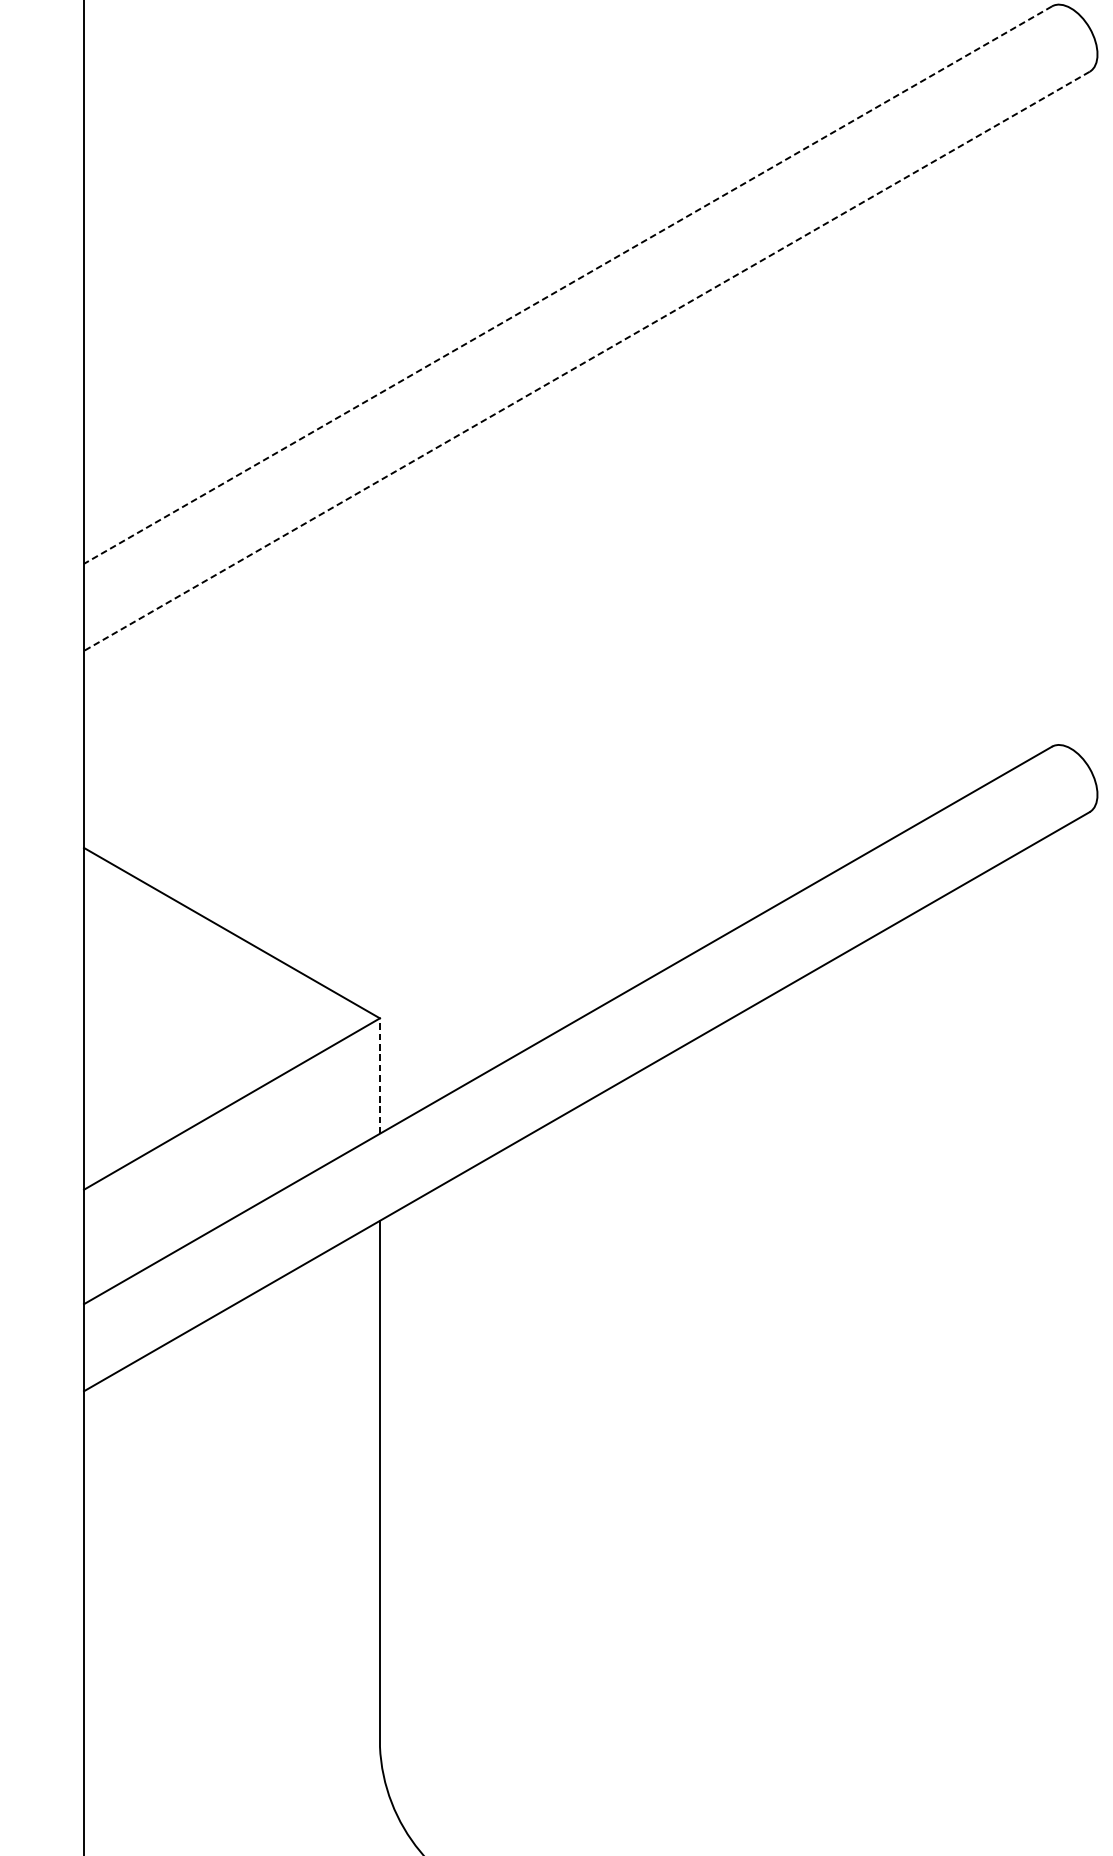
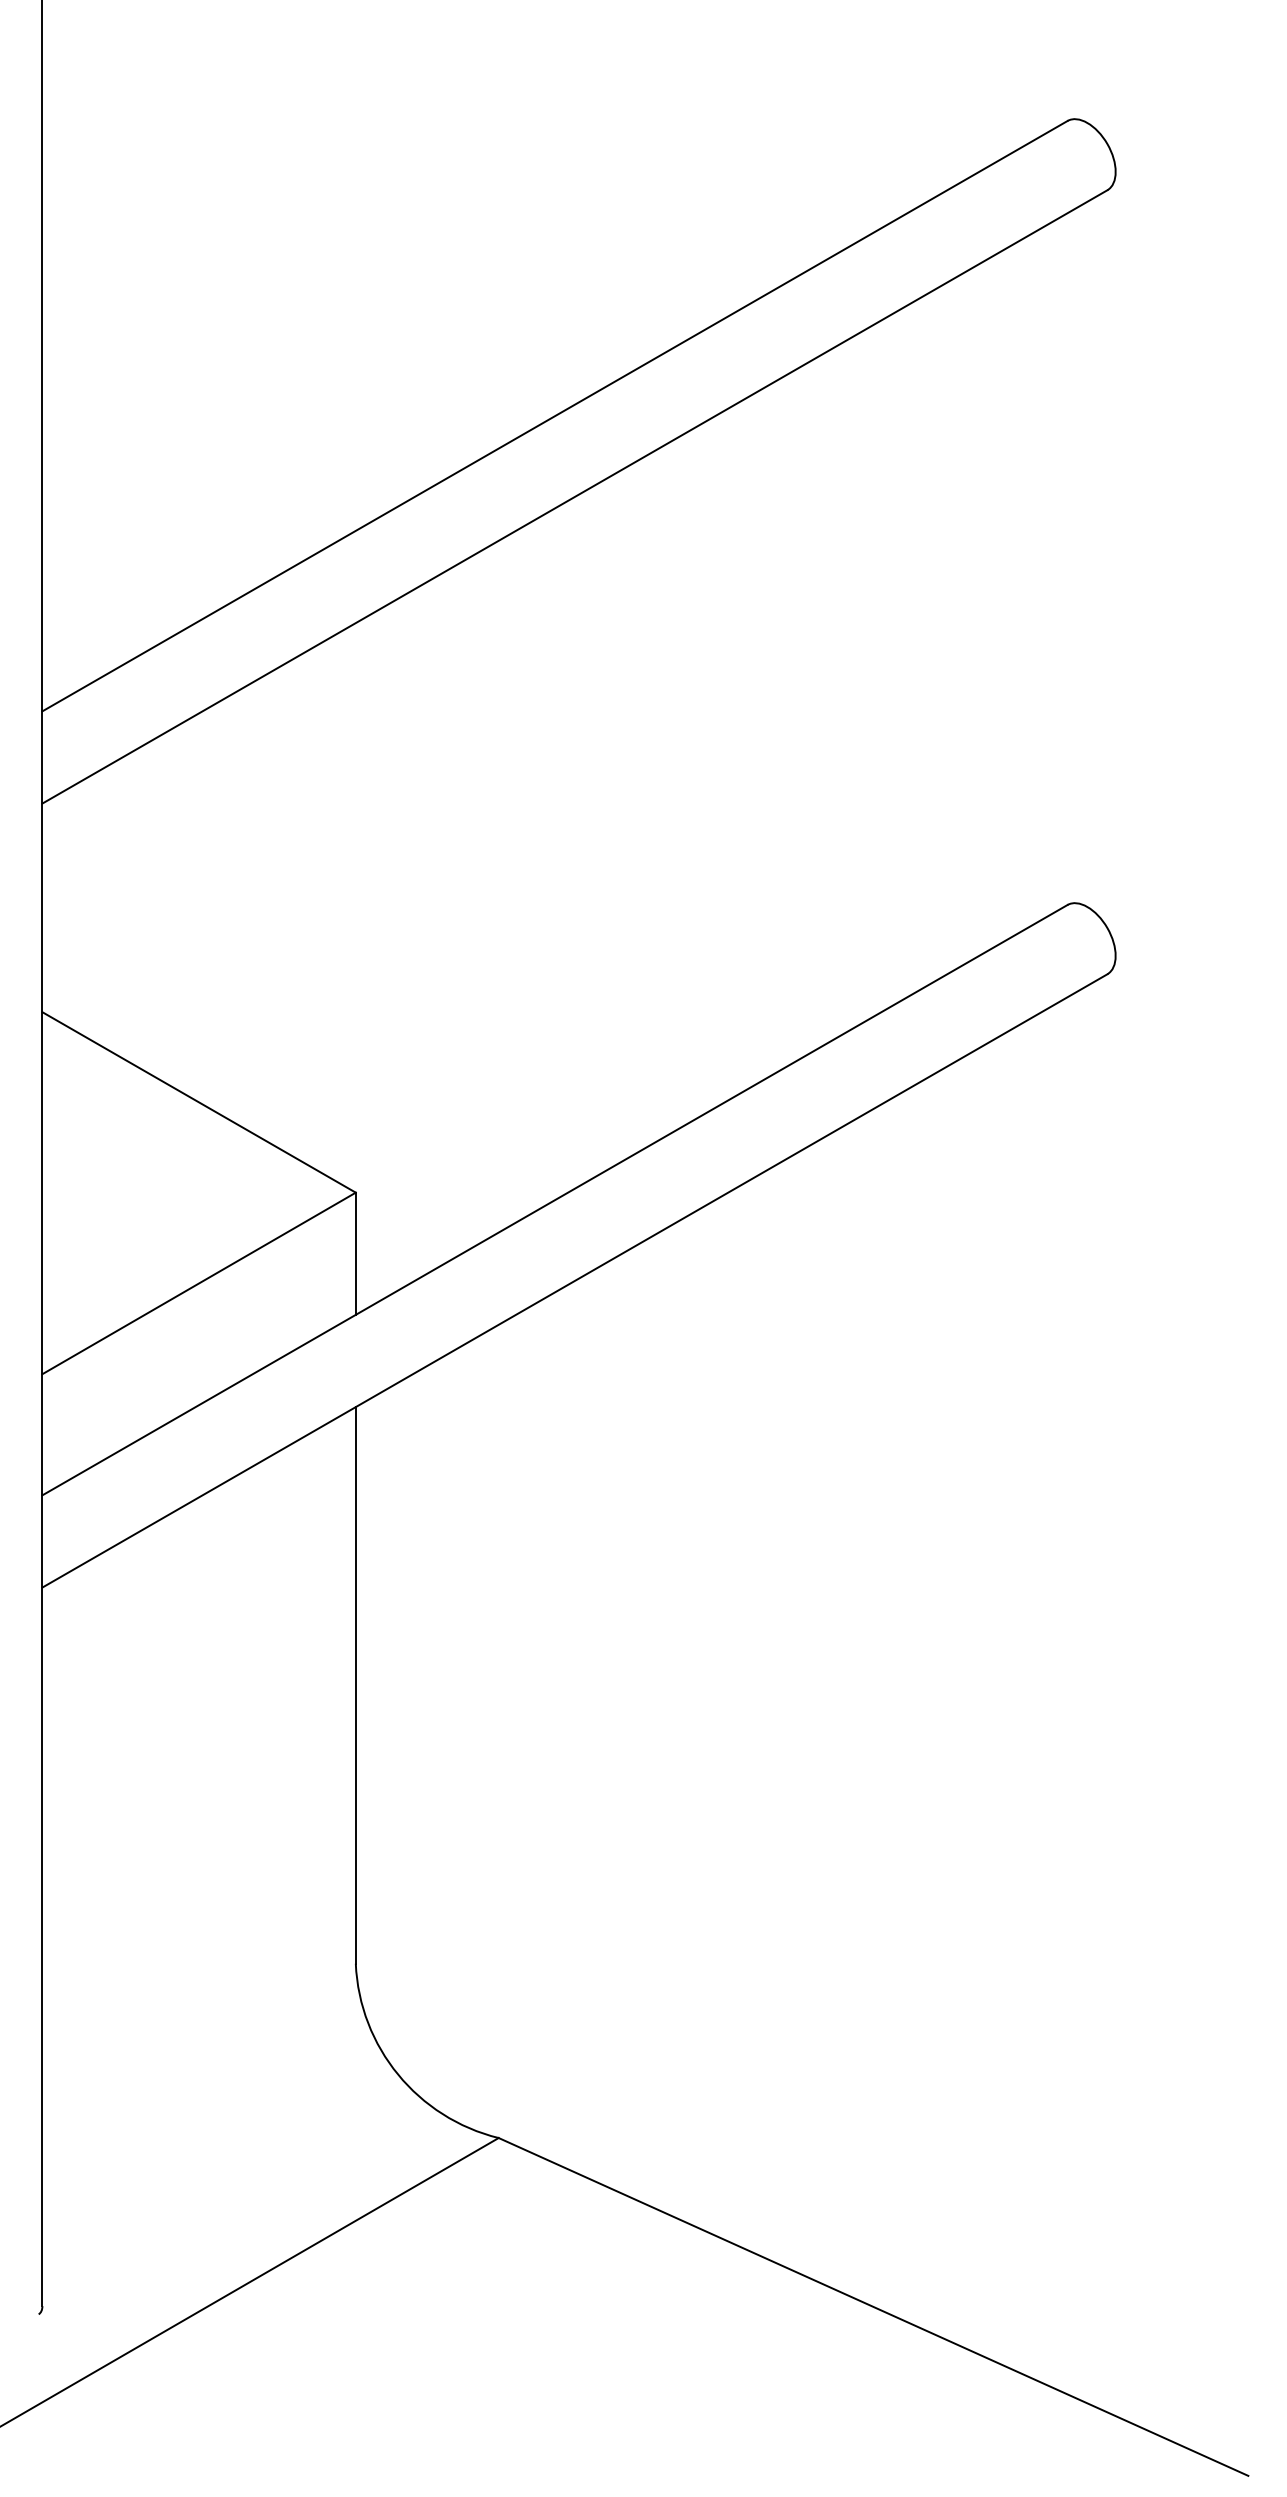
line: (567, 285) -> (554, 416), dashed -> solid
line: (586, 361) -> (574, 497), dashed -> solid
line: (379, 1075) -> (355, 1253), dashed -> solid

